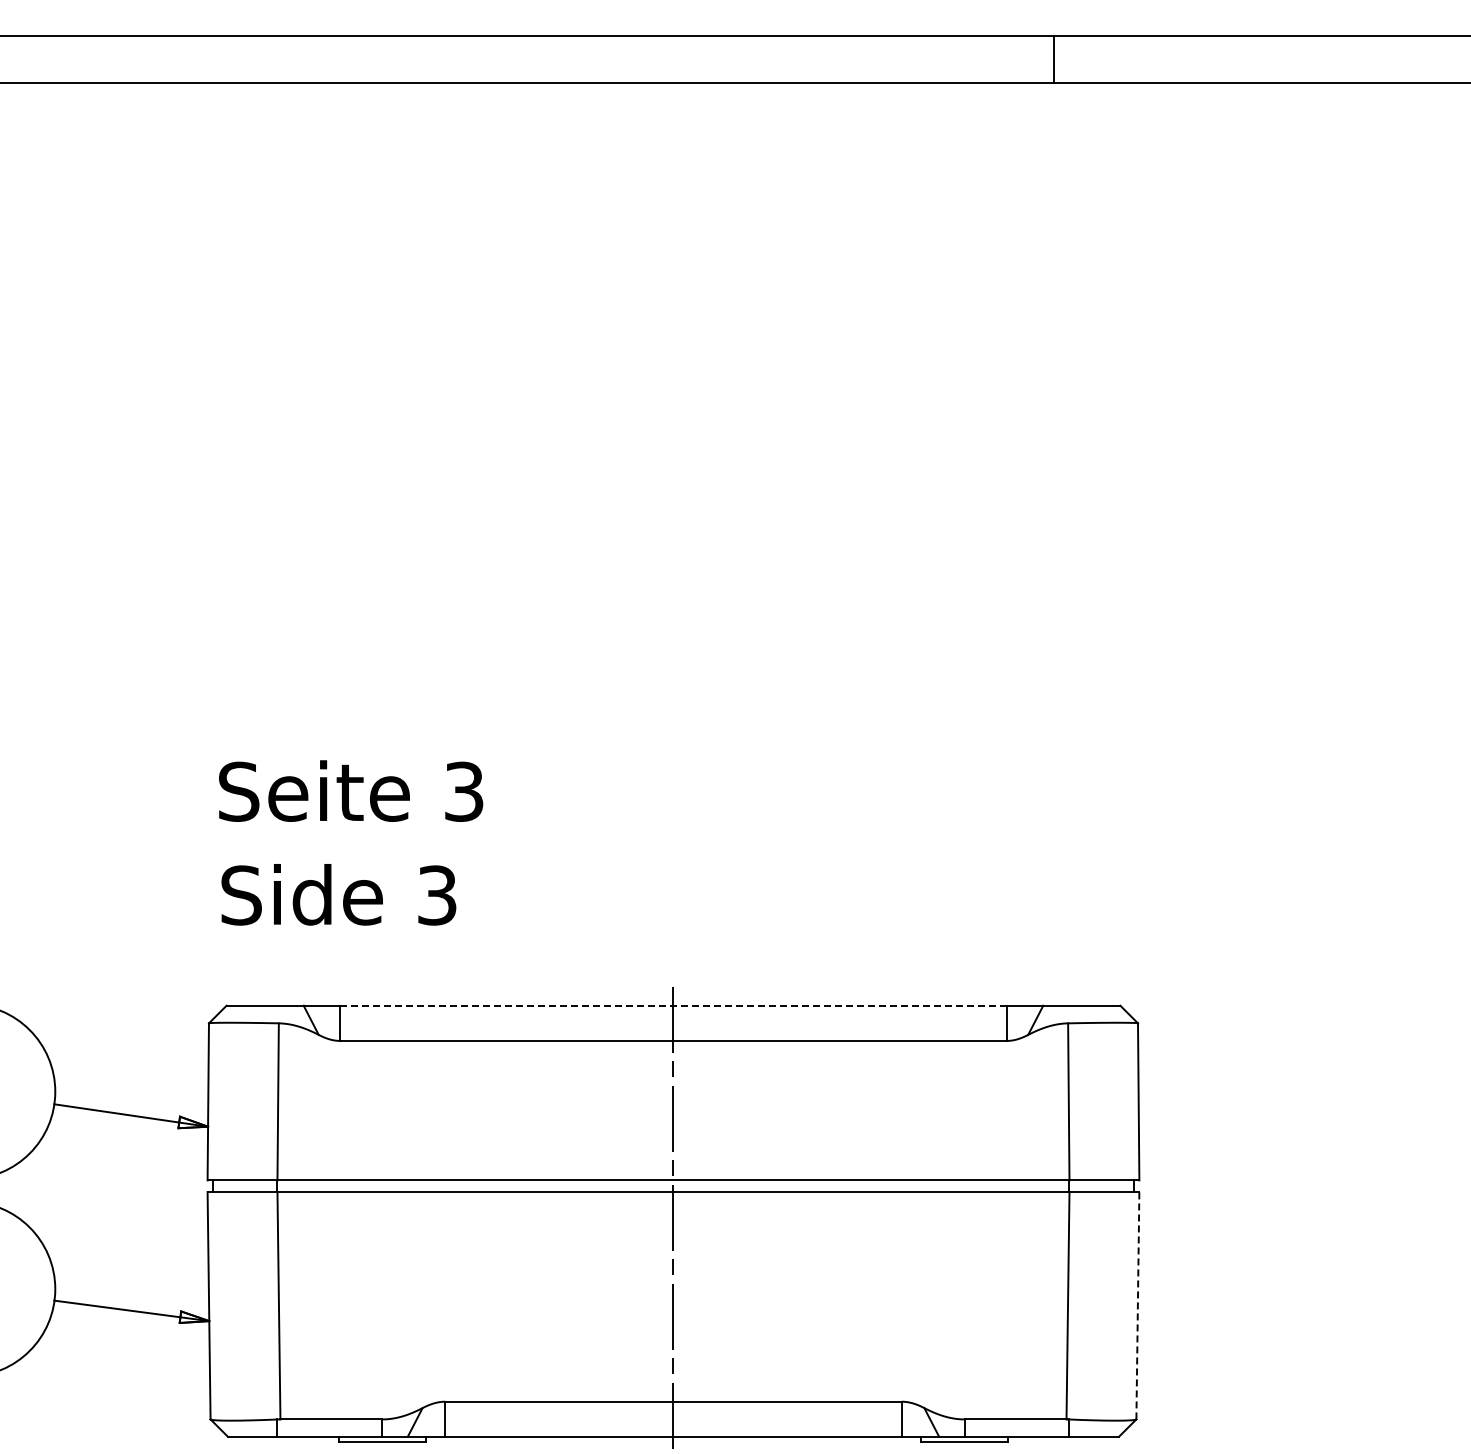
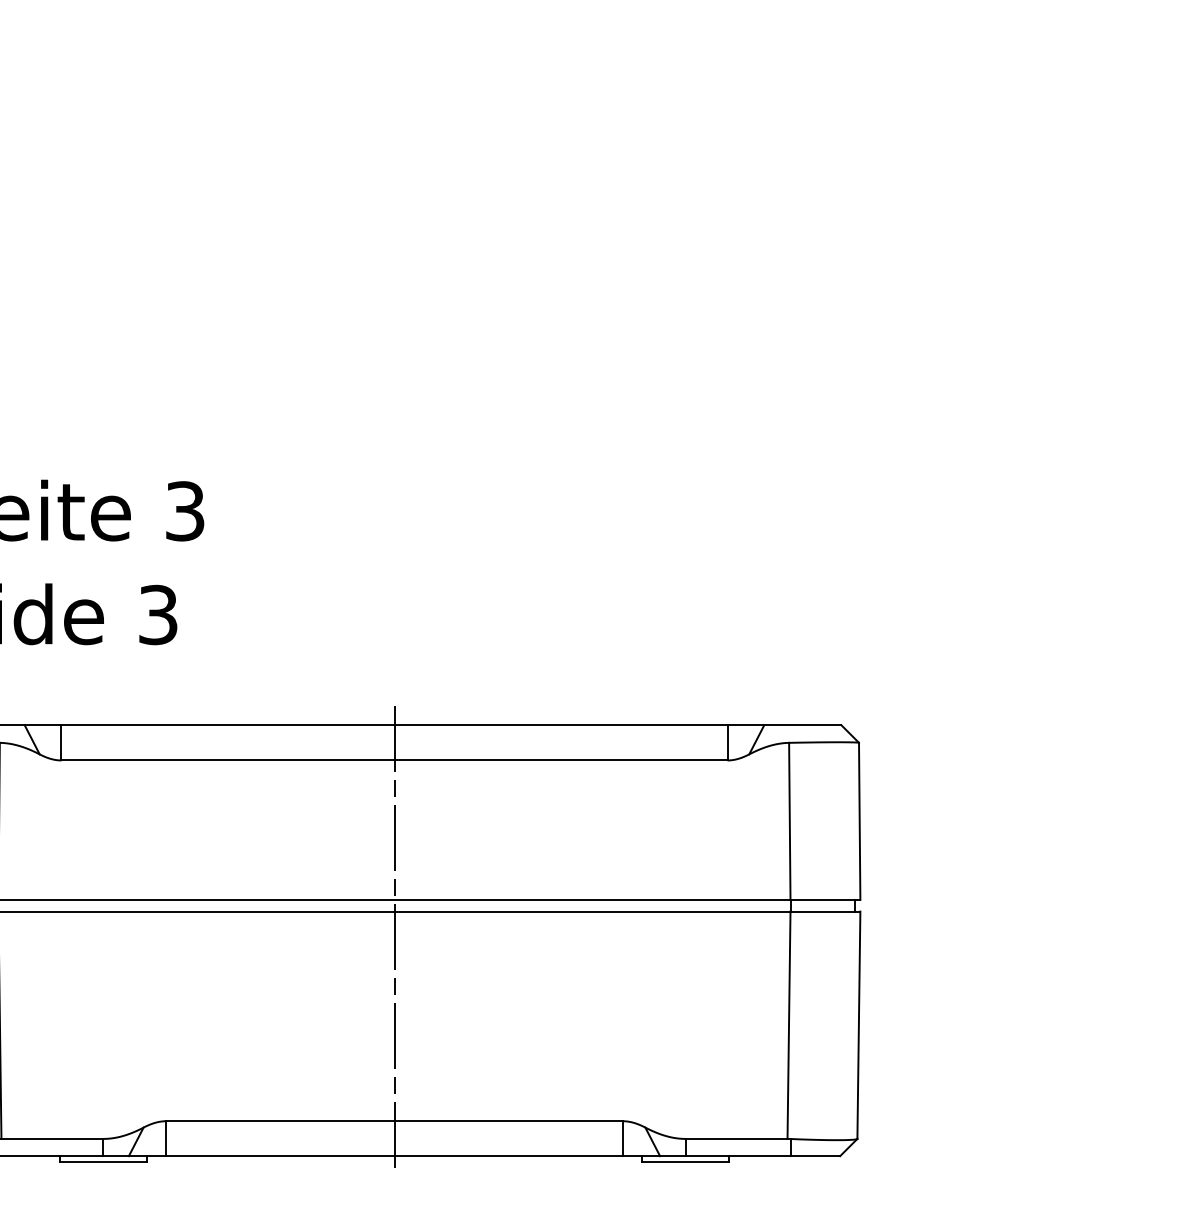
line: (673, 1005) -> (394, 725), dashed -> solid
line: (1137, 1305) -> (858, 1025), dashed -> solid

